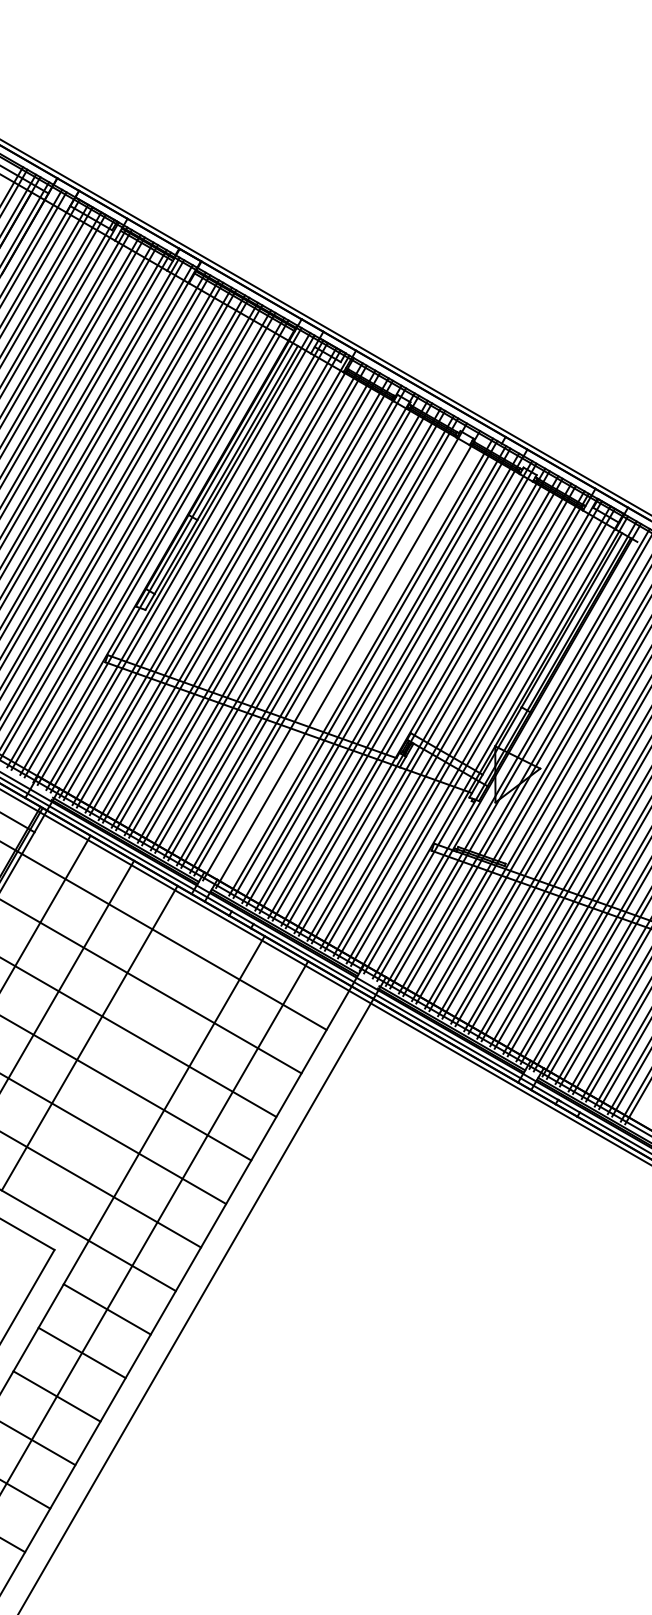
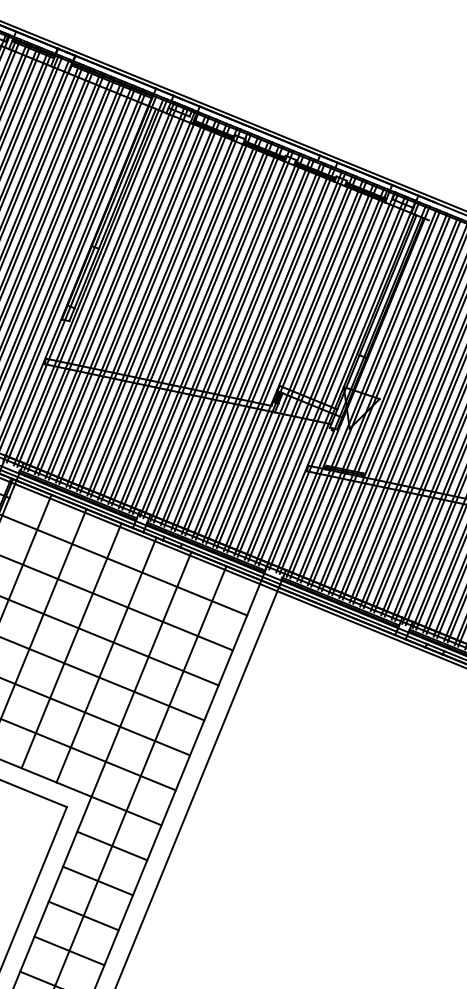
line: (339, 653) -> (218, 333), added
line: (352, 661) -> (228, 338), added
line: (133, 1062) -> (106, 659), added

